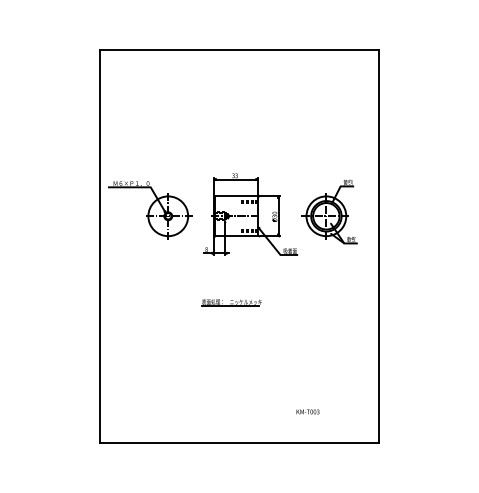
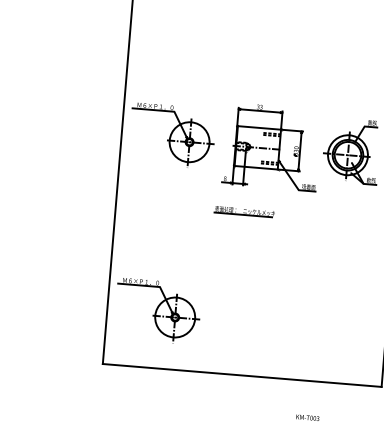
part: (231, 302) -> (244, 211), moved
part: (150, 385) -> (157, 310), added
text: (307, 411) -> (307, 417), moved

